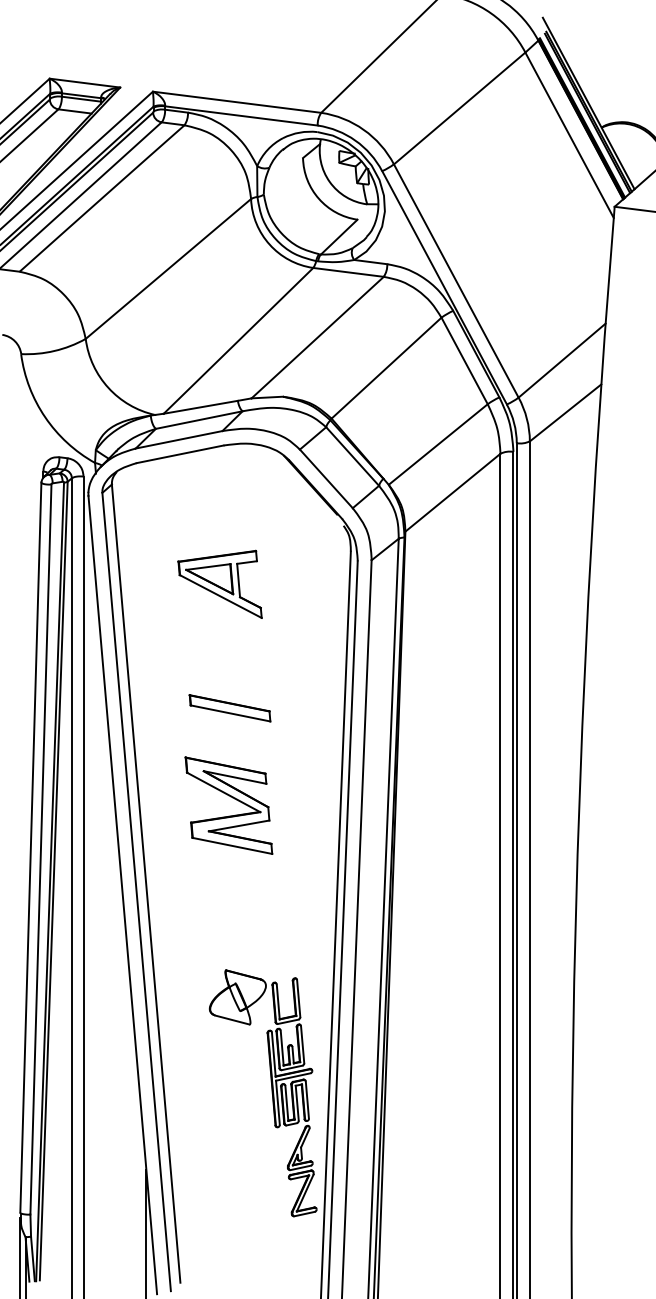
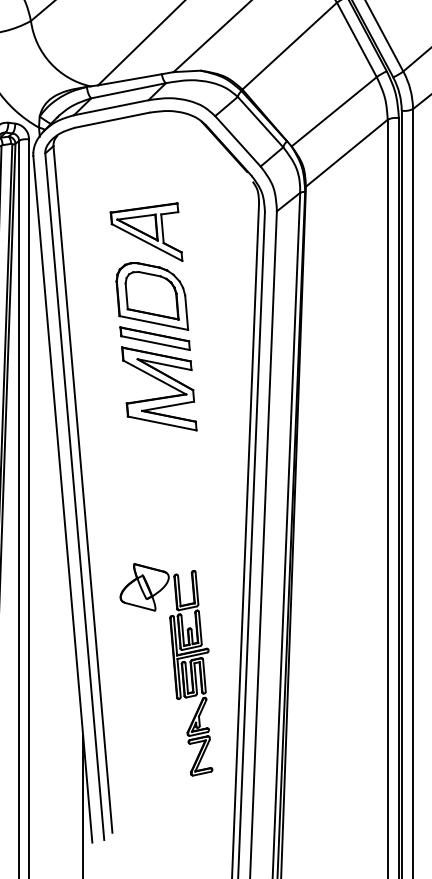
part: (226, 659) -> (152, 296), added
part: (232, 798) -> (162, 382), moved
part: (271, 1093) -> (173, 669), moved

